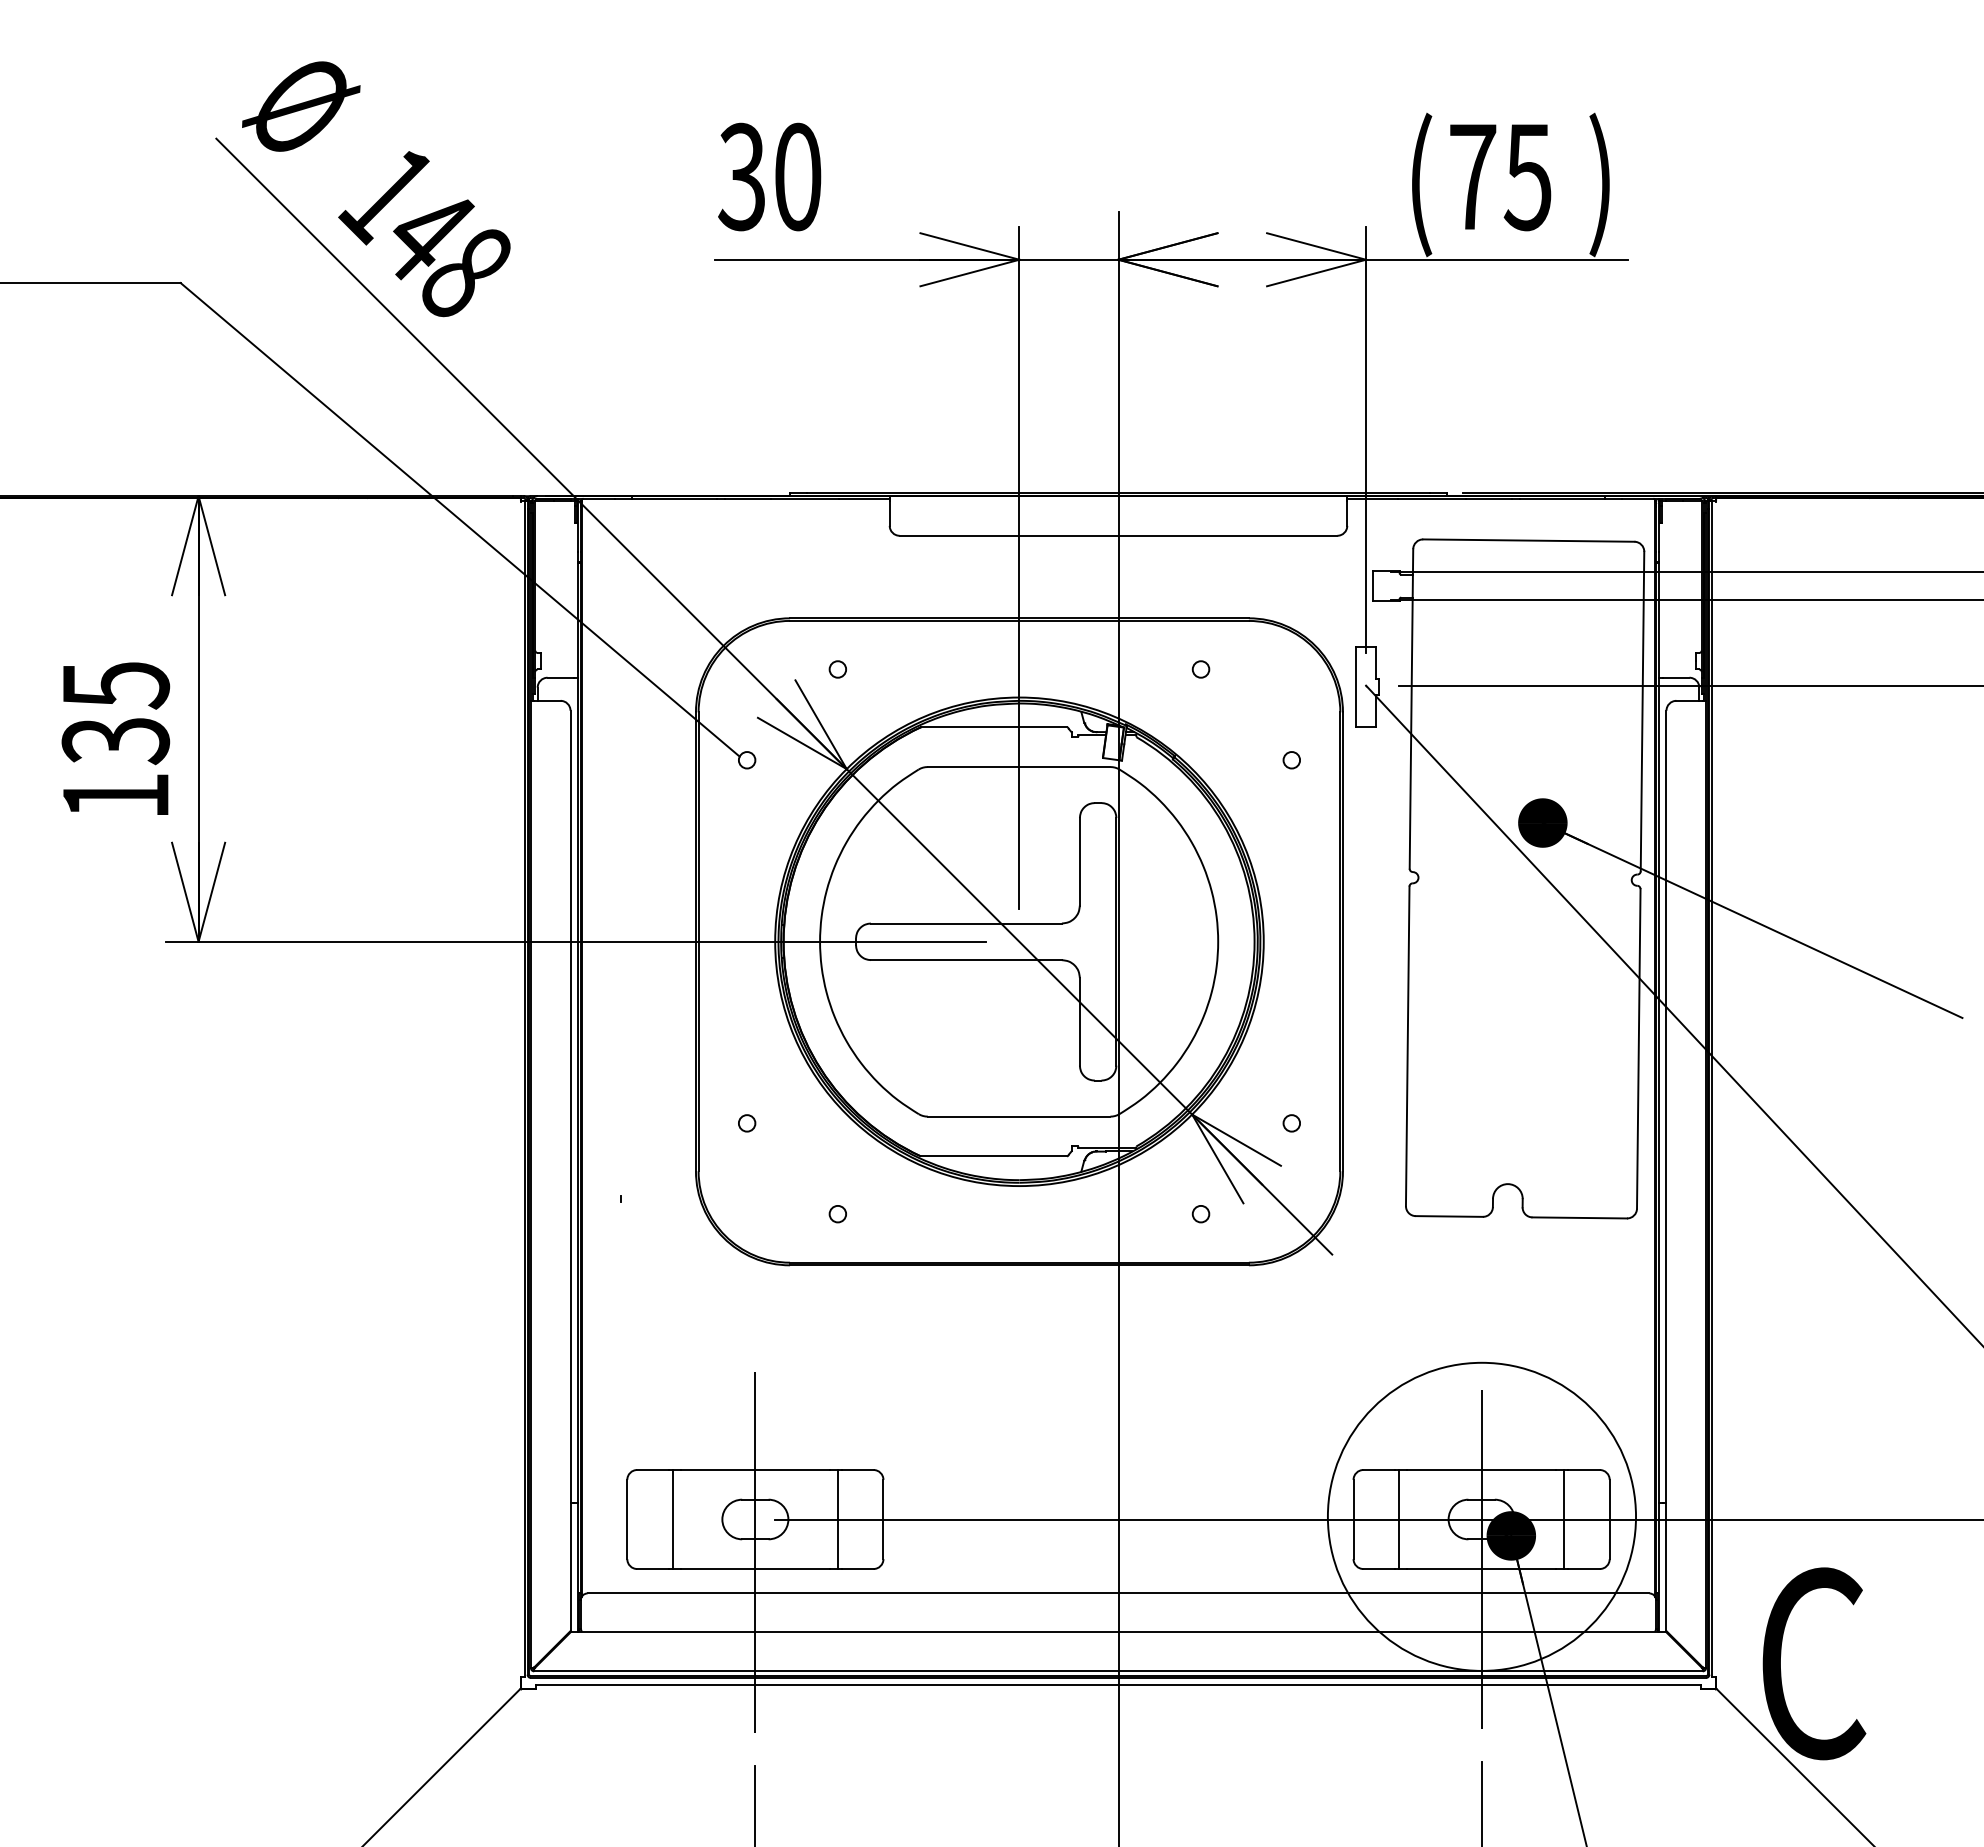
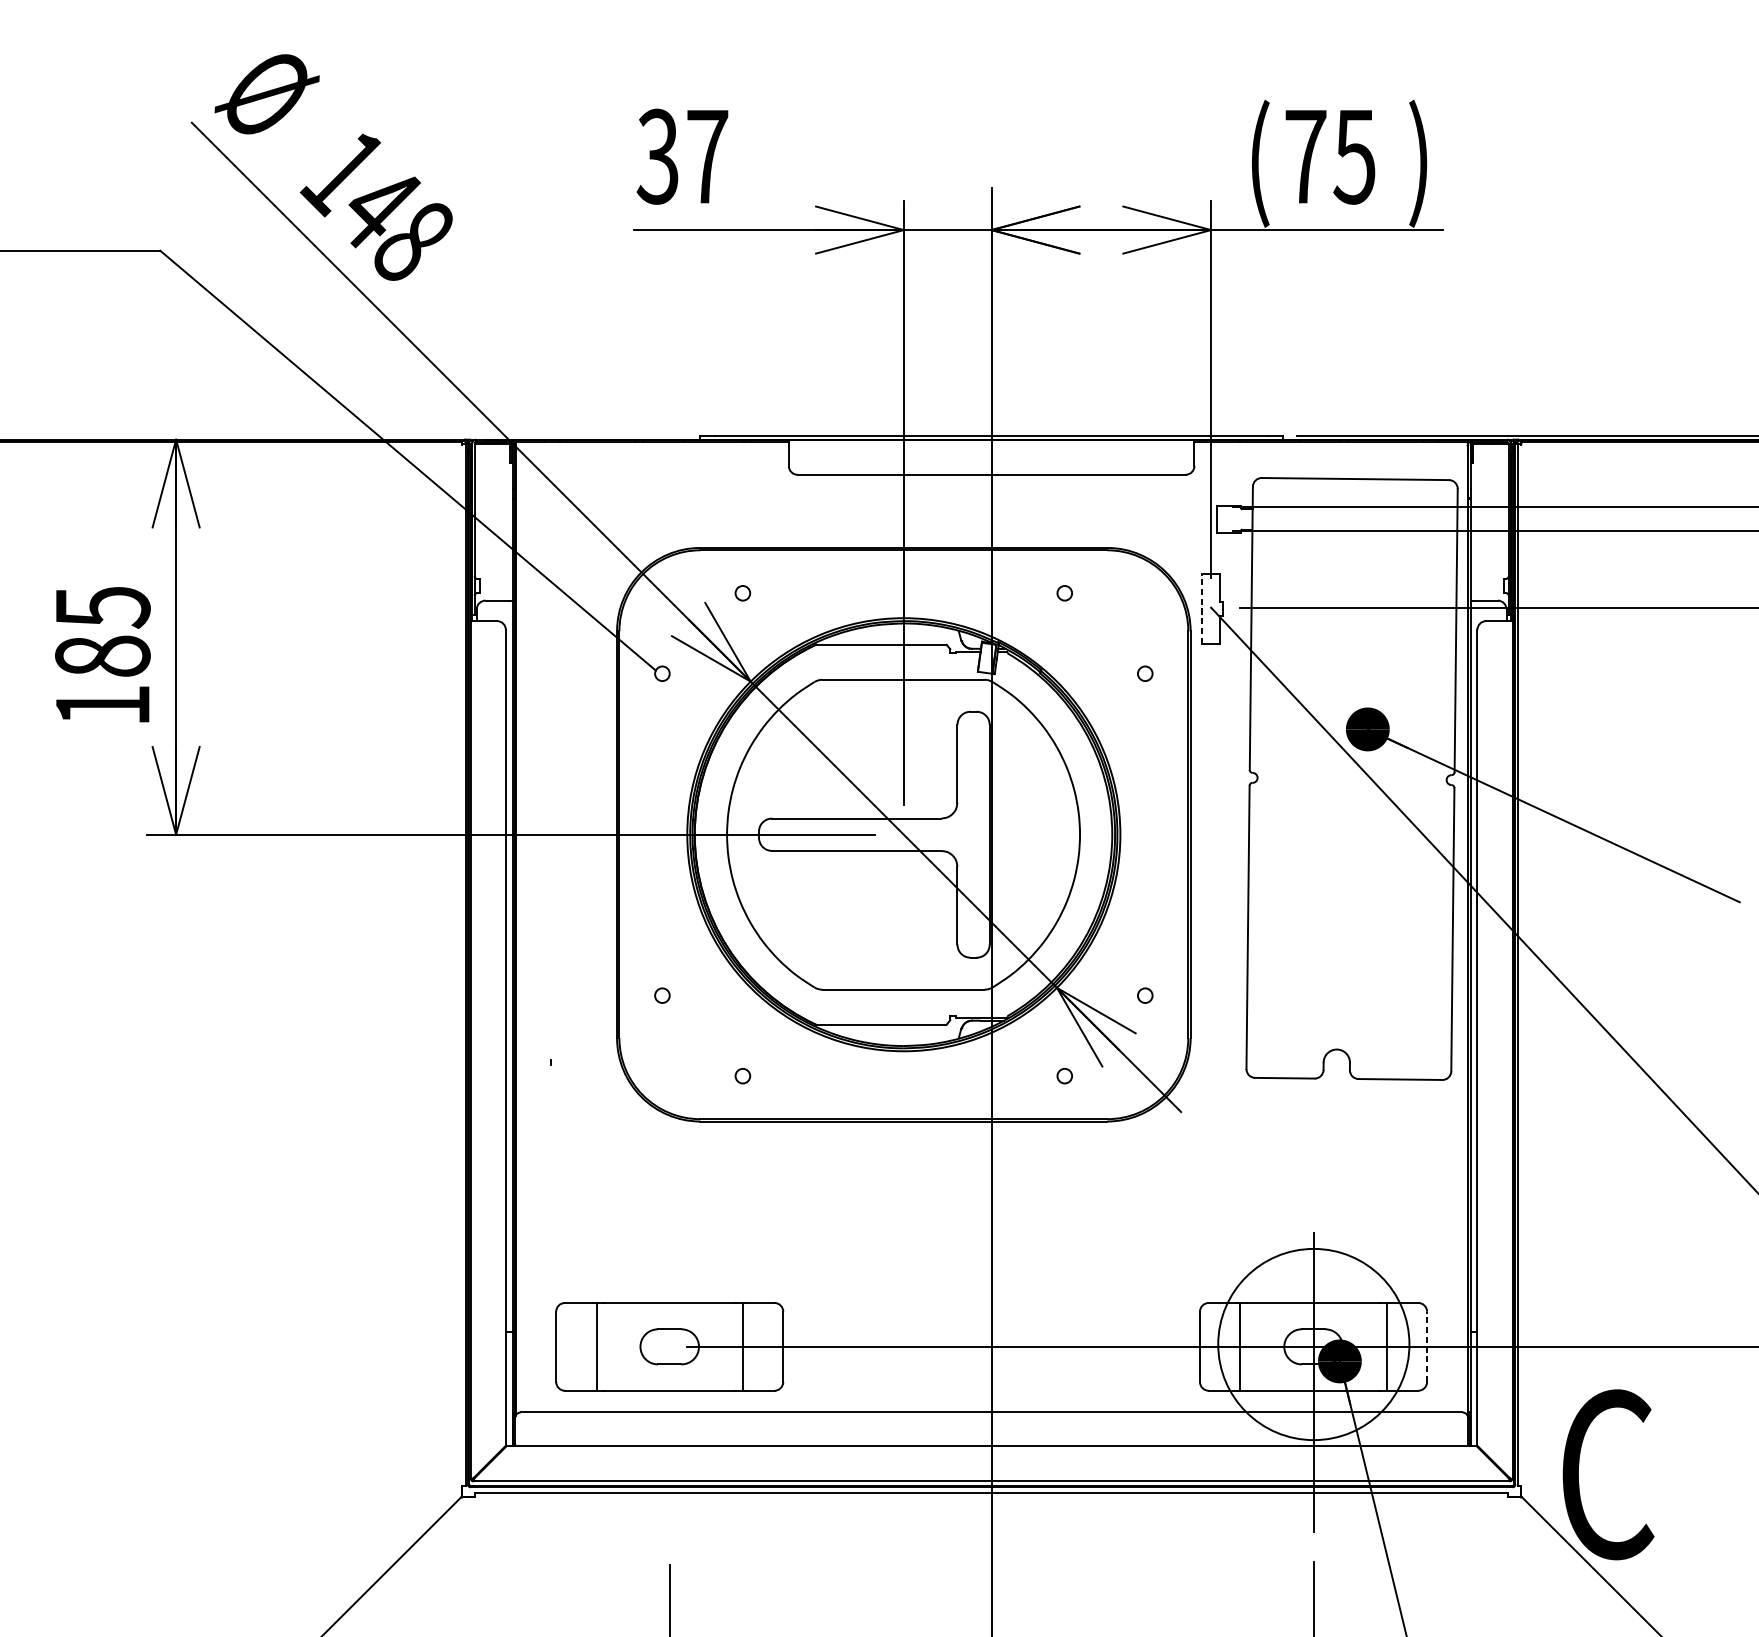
text: (798, 176) -> (707, 156), 30 -> 37
line: (1356, 686) -> (1202, 608), solid -> dashed
text: (115, 741) -> (102, 657), 135 -> 185
circle: (1481, 1516) -> (1313, 1344), size x0.7
line: (1609, 1519) -> (1426, 1346), solid -> dashed
line: (755, 1551) -> (669, 1375), removed

